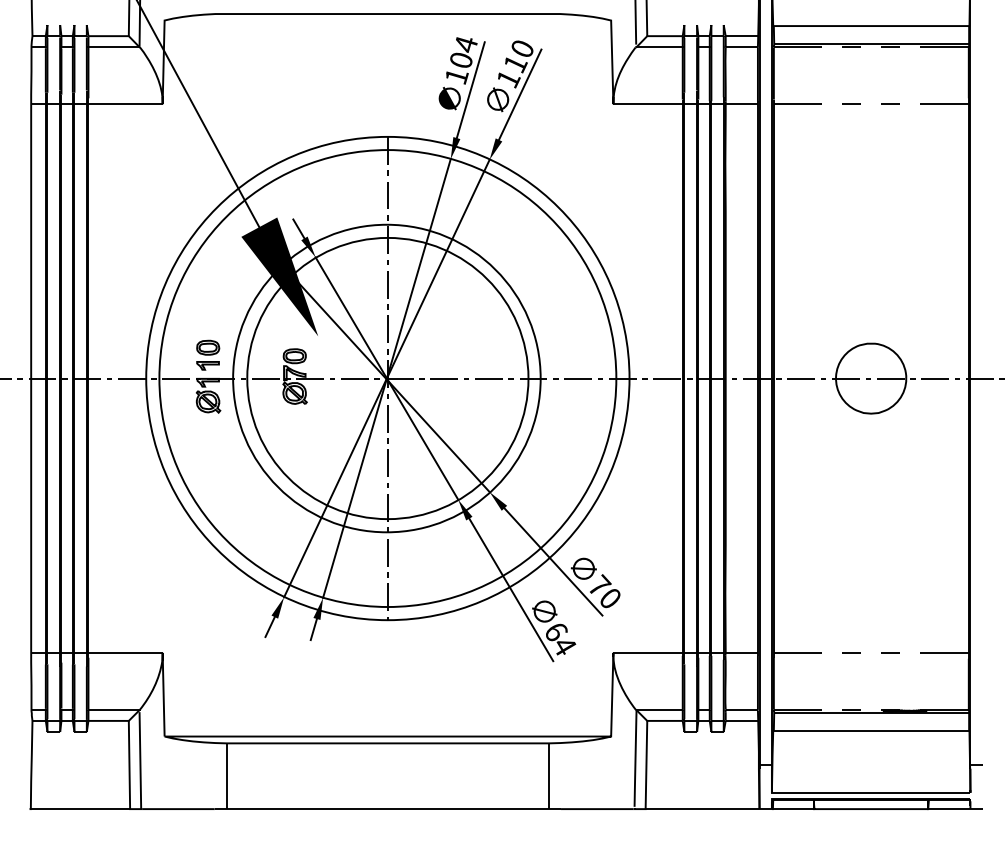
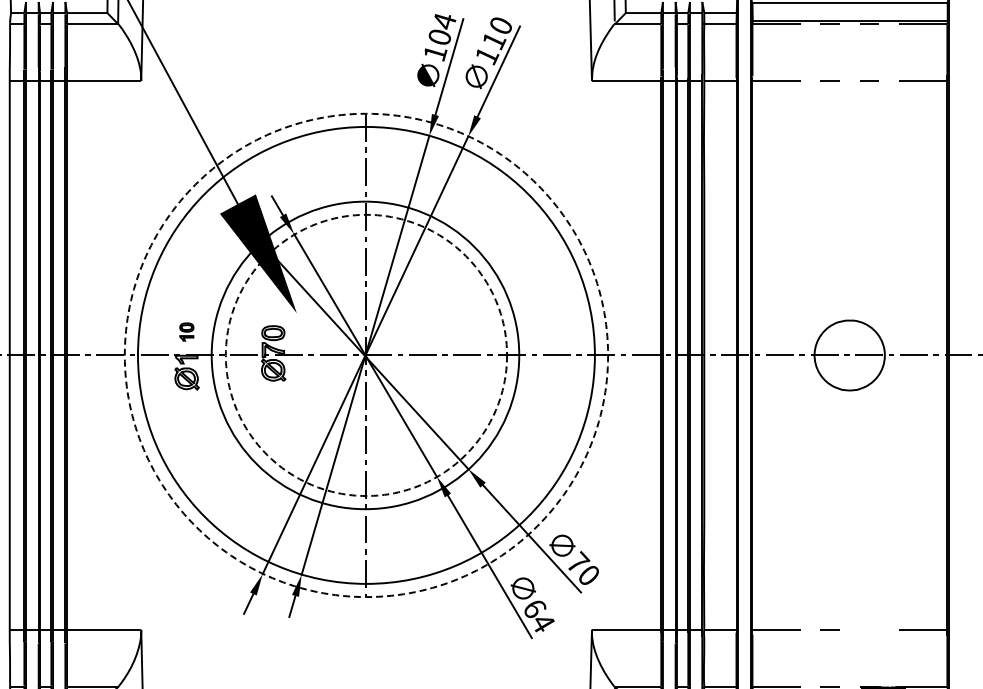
part: (208, 354) -> (187, 331), size x0.6
circle: (387, 378) -> (366, 355), solid -> dashed
circle: (387, 378) -> (366, 355), solid -> dashed
line: (890, 652) -> (869, 629), removed

